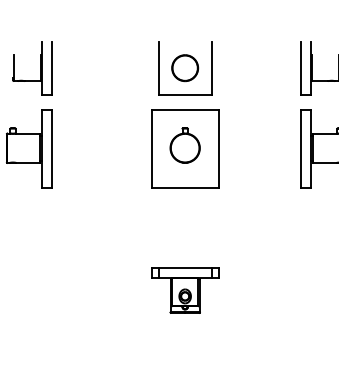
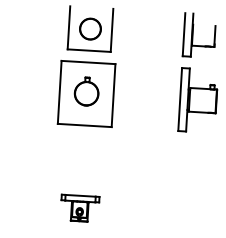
part: (185, 290) -> (80, 208), size x0.7

